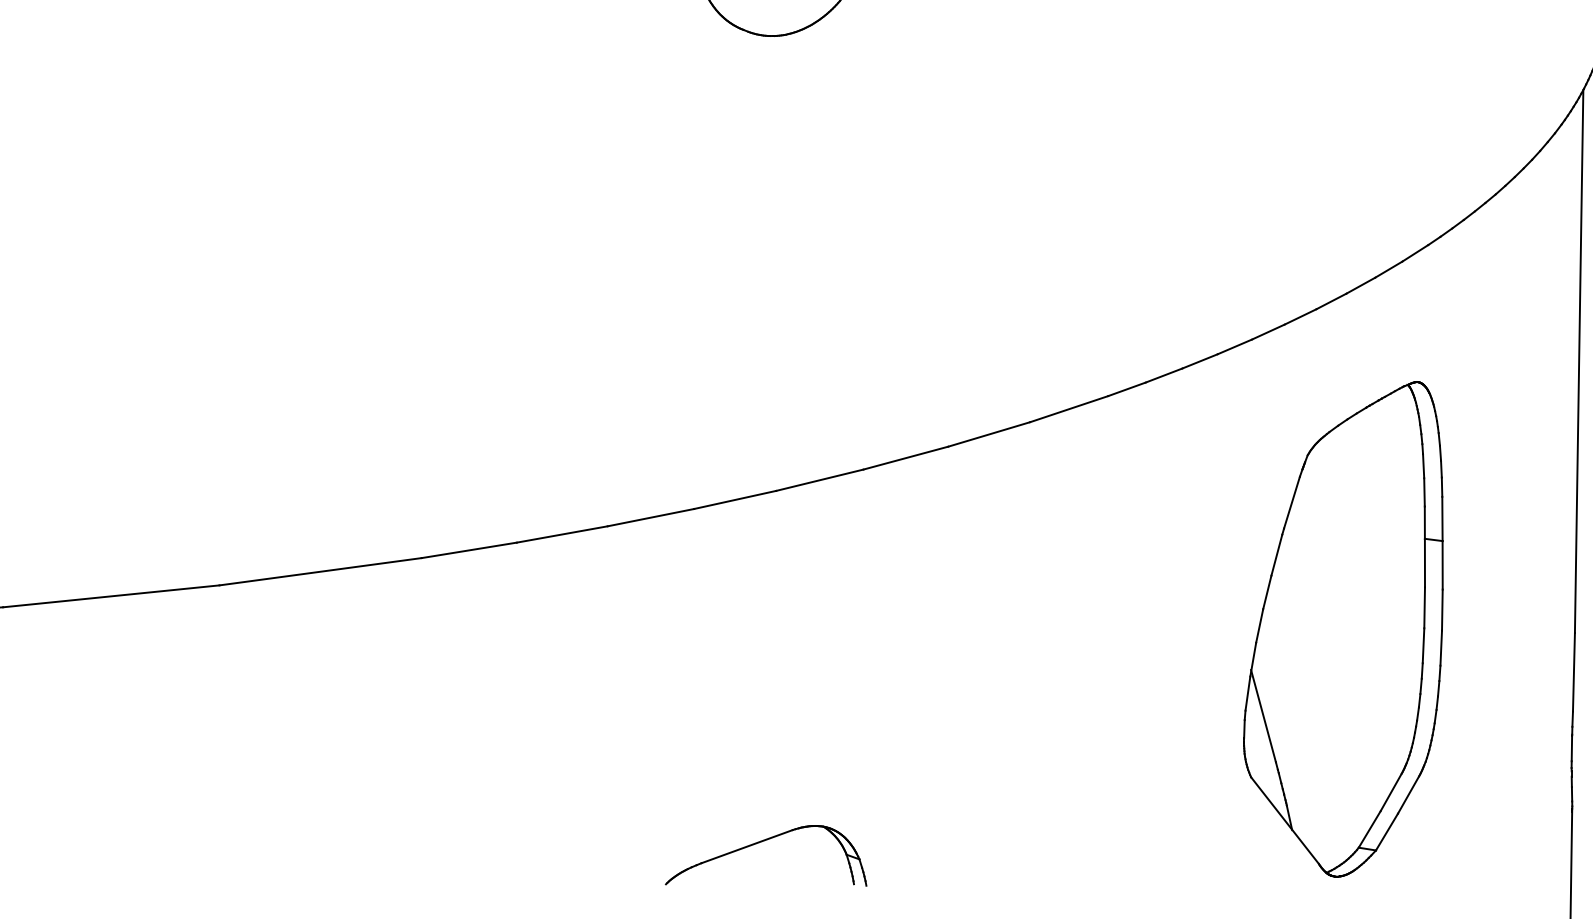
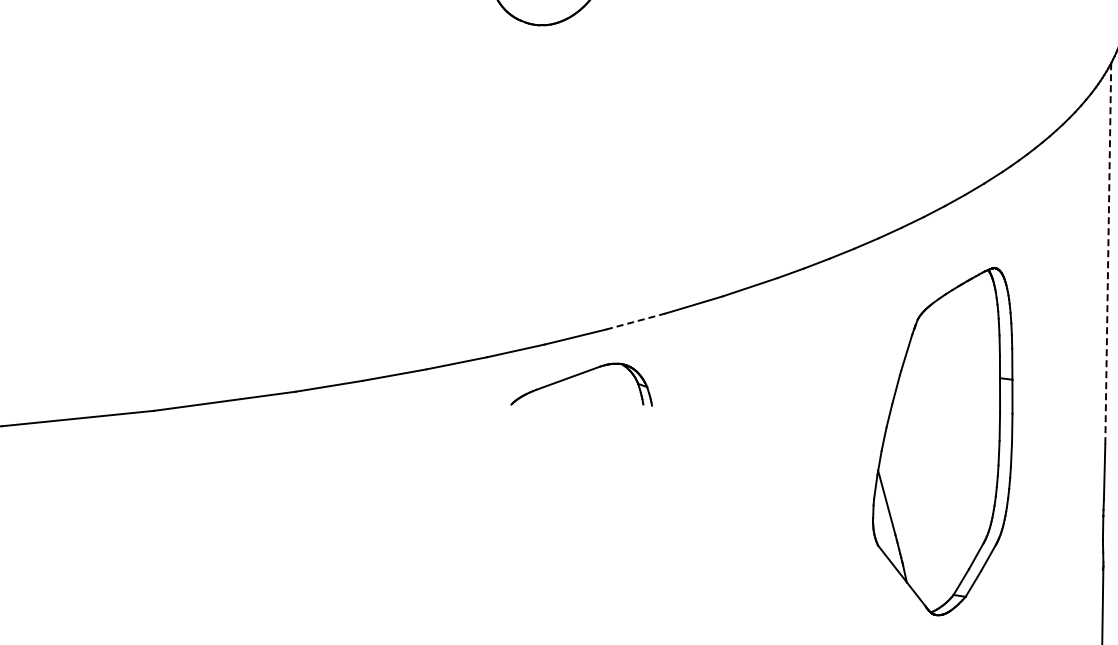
line: (1579, 361) -> (1108, 253), solid -> dashed
line: (905, 458) -> (635, 321), solid -> dashed
part: (763, 842) -> (579, 375), moved

